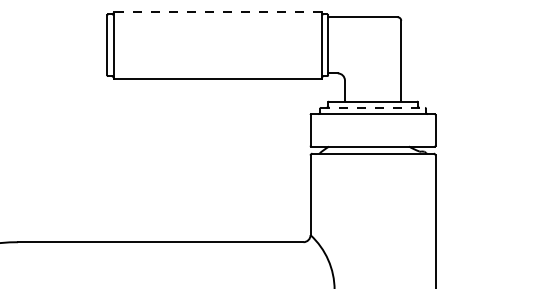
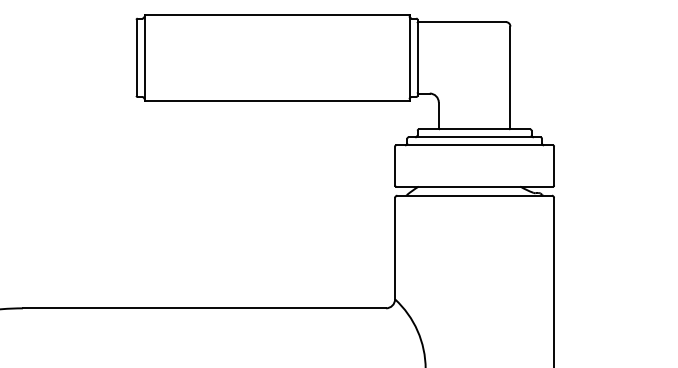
line: (217, 11) -> (276, 14), dashed -> solid
line: (373, 107) -> (475, 137), dashed -> solid

